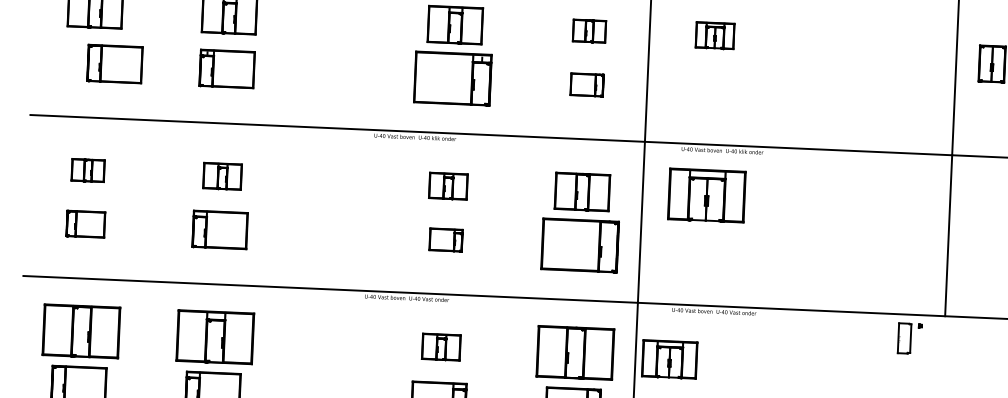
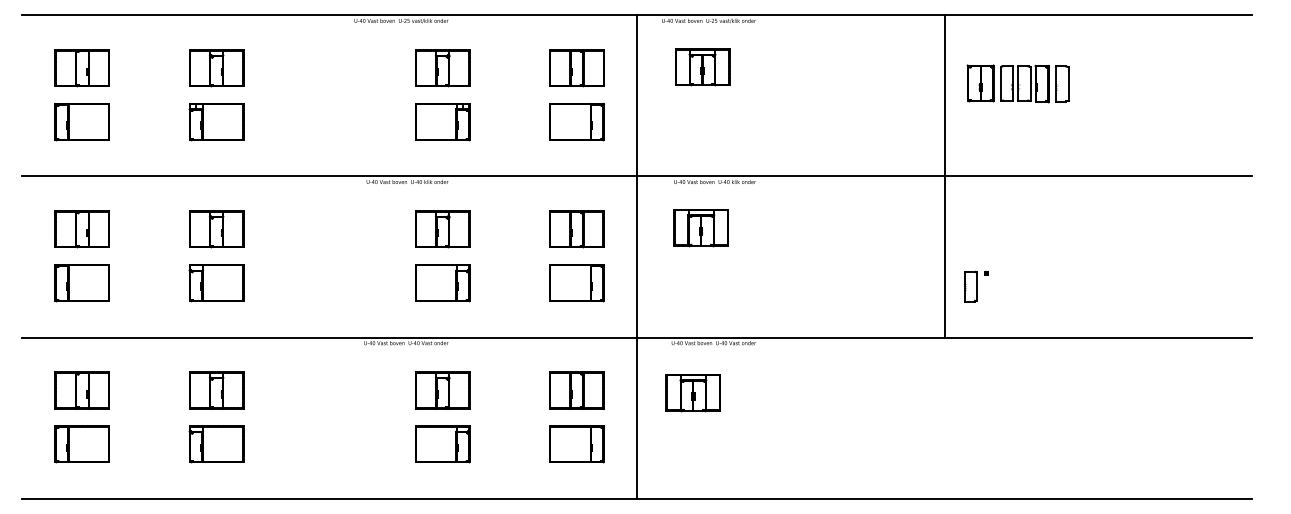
part: (589, 31) -> (576, 68), size x1.67
part: (714, 35) -> (702, 67), size x1.43
part: (114, 64) -> (81, 122), moved
part: (452, 79) -> (442, 122), size x0.71
part: (586, 85) -> (576, 122), size x1.67
part: (87, 170) -> (81, 229), size x1.67
part: (222, 176) -> (216, 229), size x1.43
part: (448, 186) -> (442, 229), size x1.43
part: (705, 196) -> (700, 228), size x0.71
part: (85, 224) -> (81, 283), size x1.43
part: (445, 240) -> (442, 283), size x1.67
part: (579, 246) -> (576, 283), size x0.71
part: (80, 331) -> (81, 390), size x0.71
part: (215, 337) -> (216, 390), size x0.71
part: (909, 338) -> (976, 286), moved
part: (441, 347) -> (442, 390), size x1.43
part: (574, 353) -> (576, 390), size x0.71
part: (668, 360) -> (692, 393), moved

